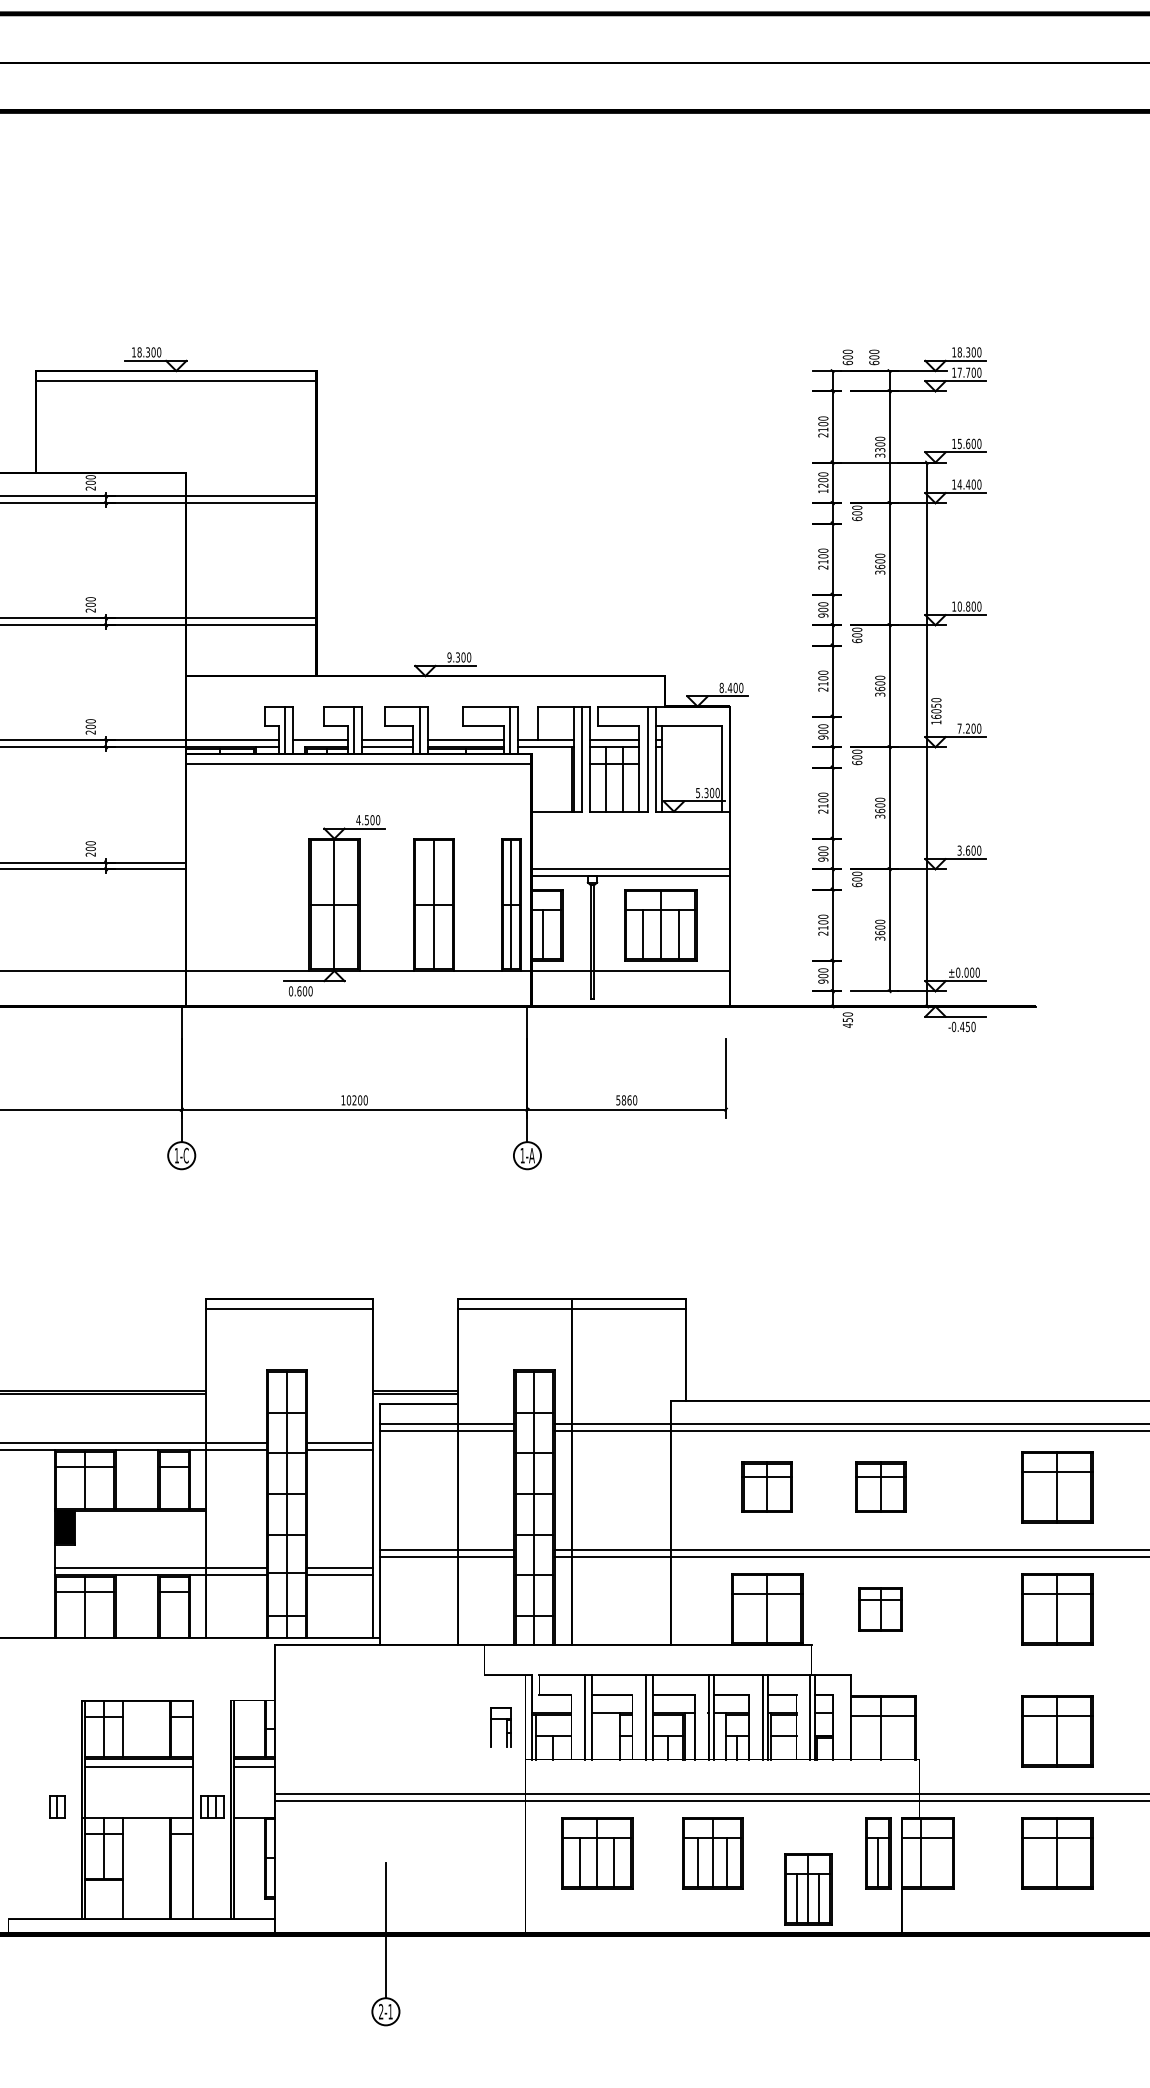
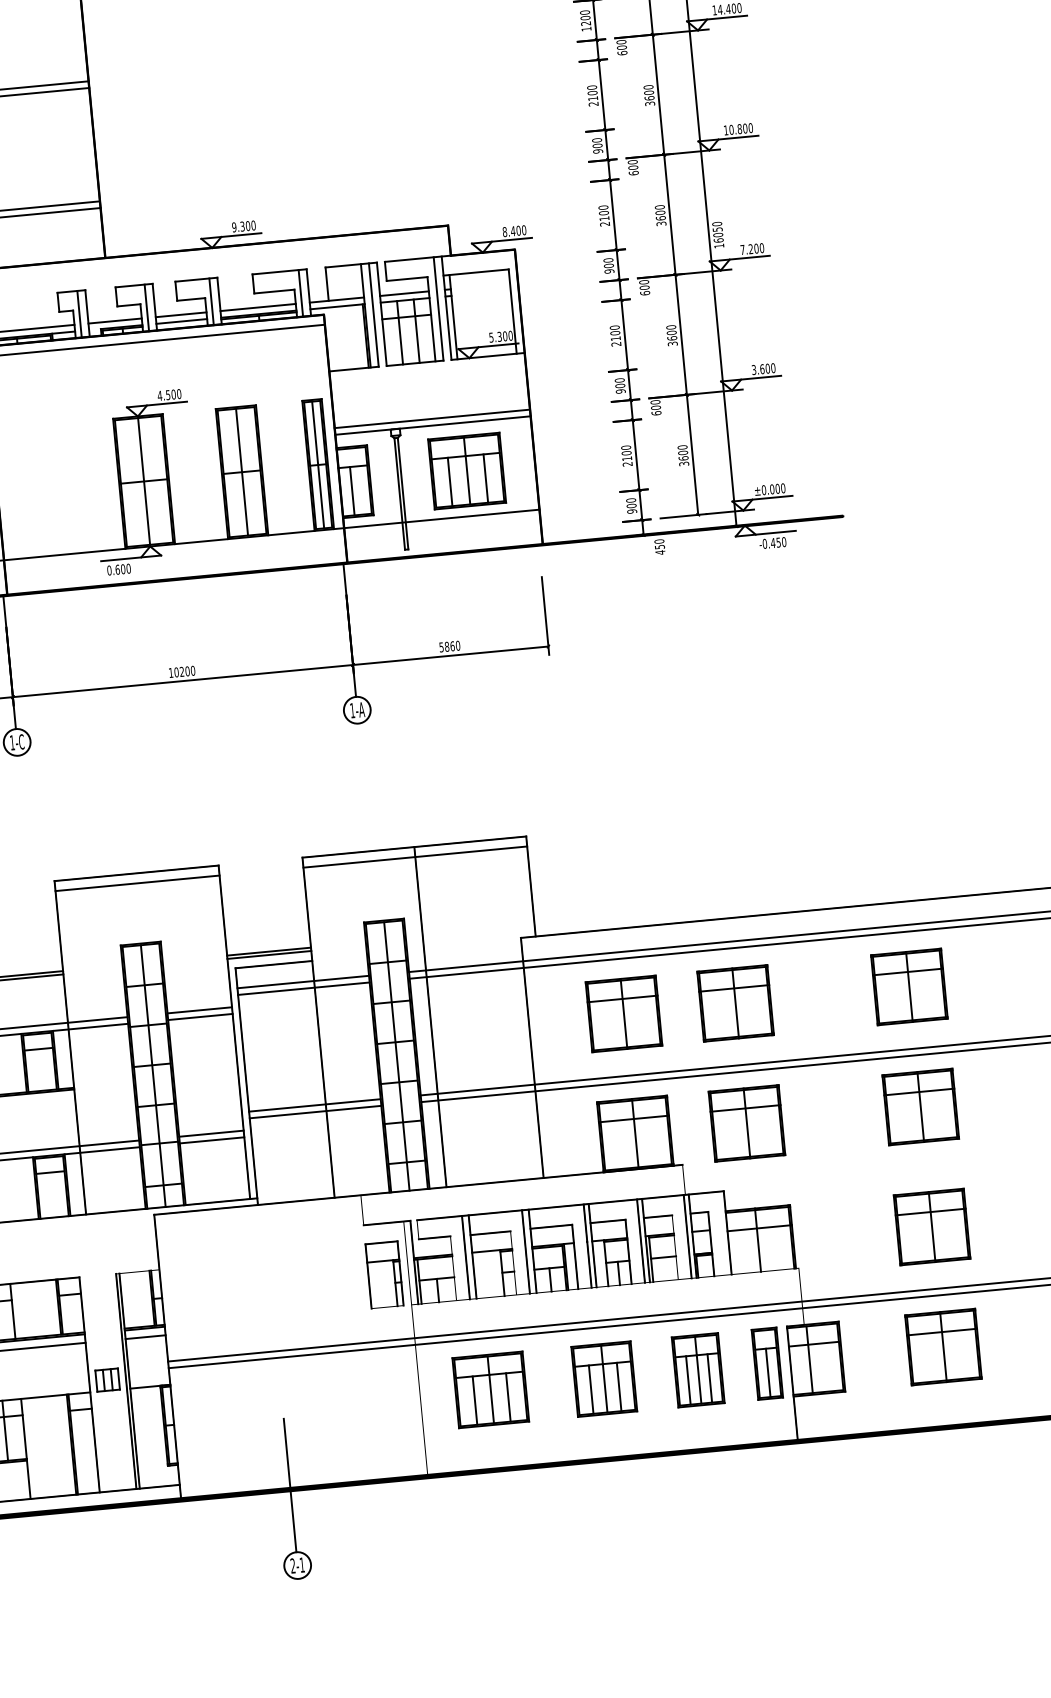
part: (767, 1487) -> (624, 1014), size x1.43
part: (880, 1487) -> (735, 1003), size x1.43
part: (880, 1609) -> (746, 1123), size x1.67
part: (500, 1727) -> (383, 1275), size x1.67
part: (808, 1889) -> (698, 1370), moved

